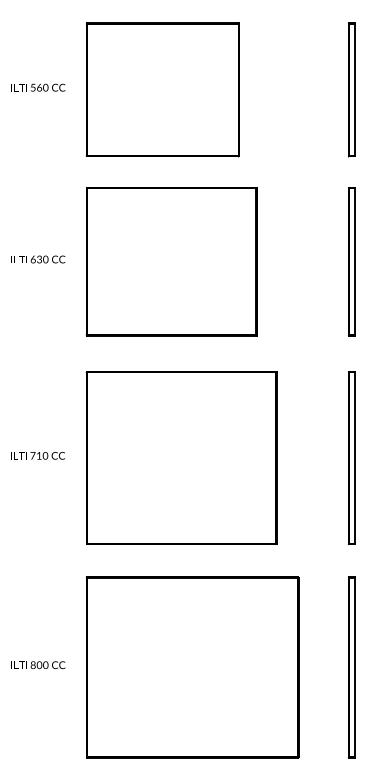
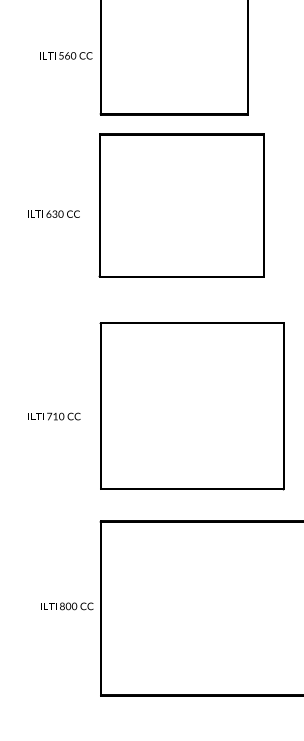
text: (38, 87) -> (66, 55), moved
part: (171, 261) -> (181, 205), moved
text: (37, 455) -> (53, 416), moved
text: (38, 665) -> (67, 606), moved

